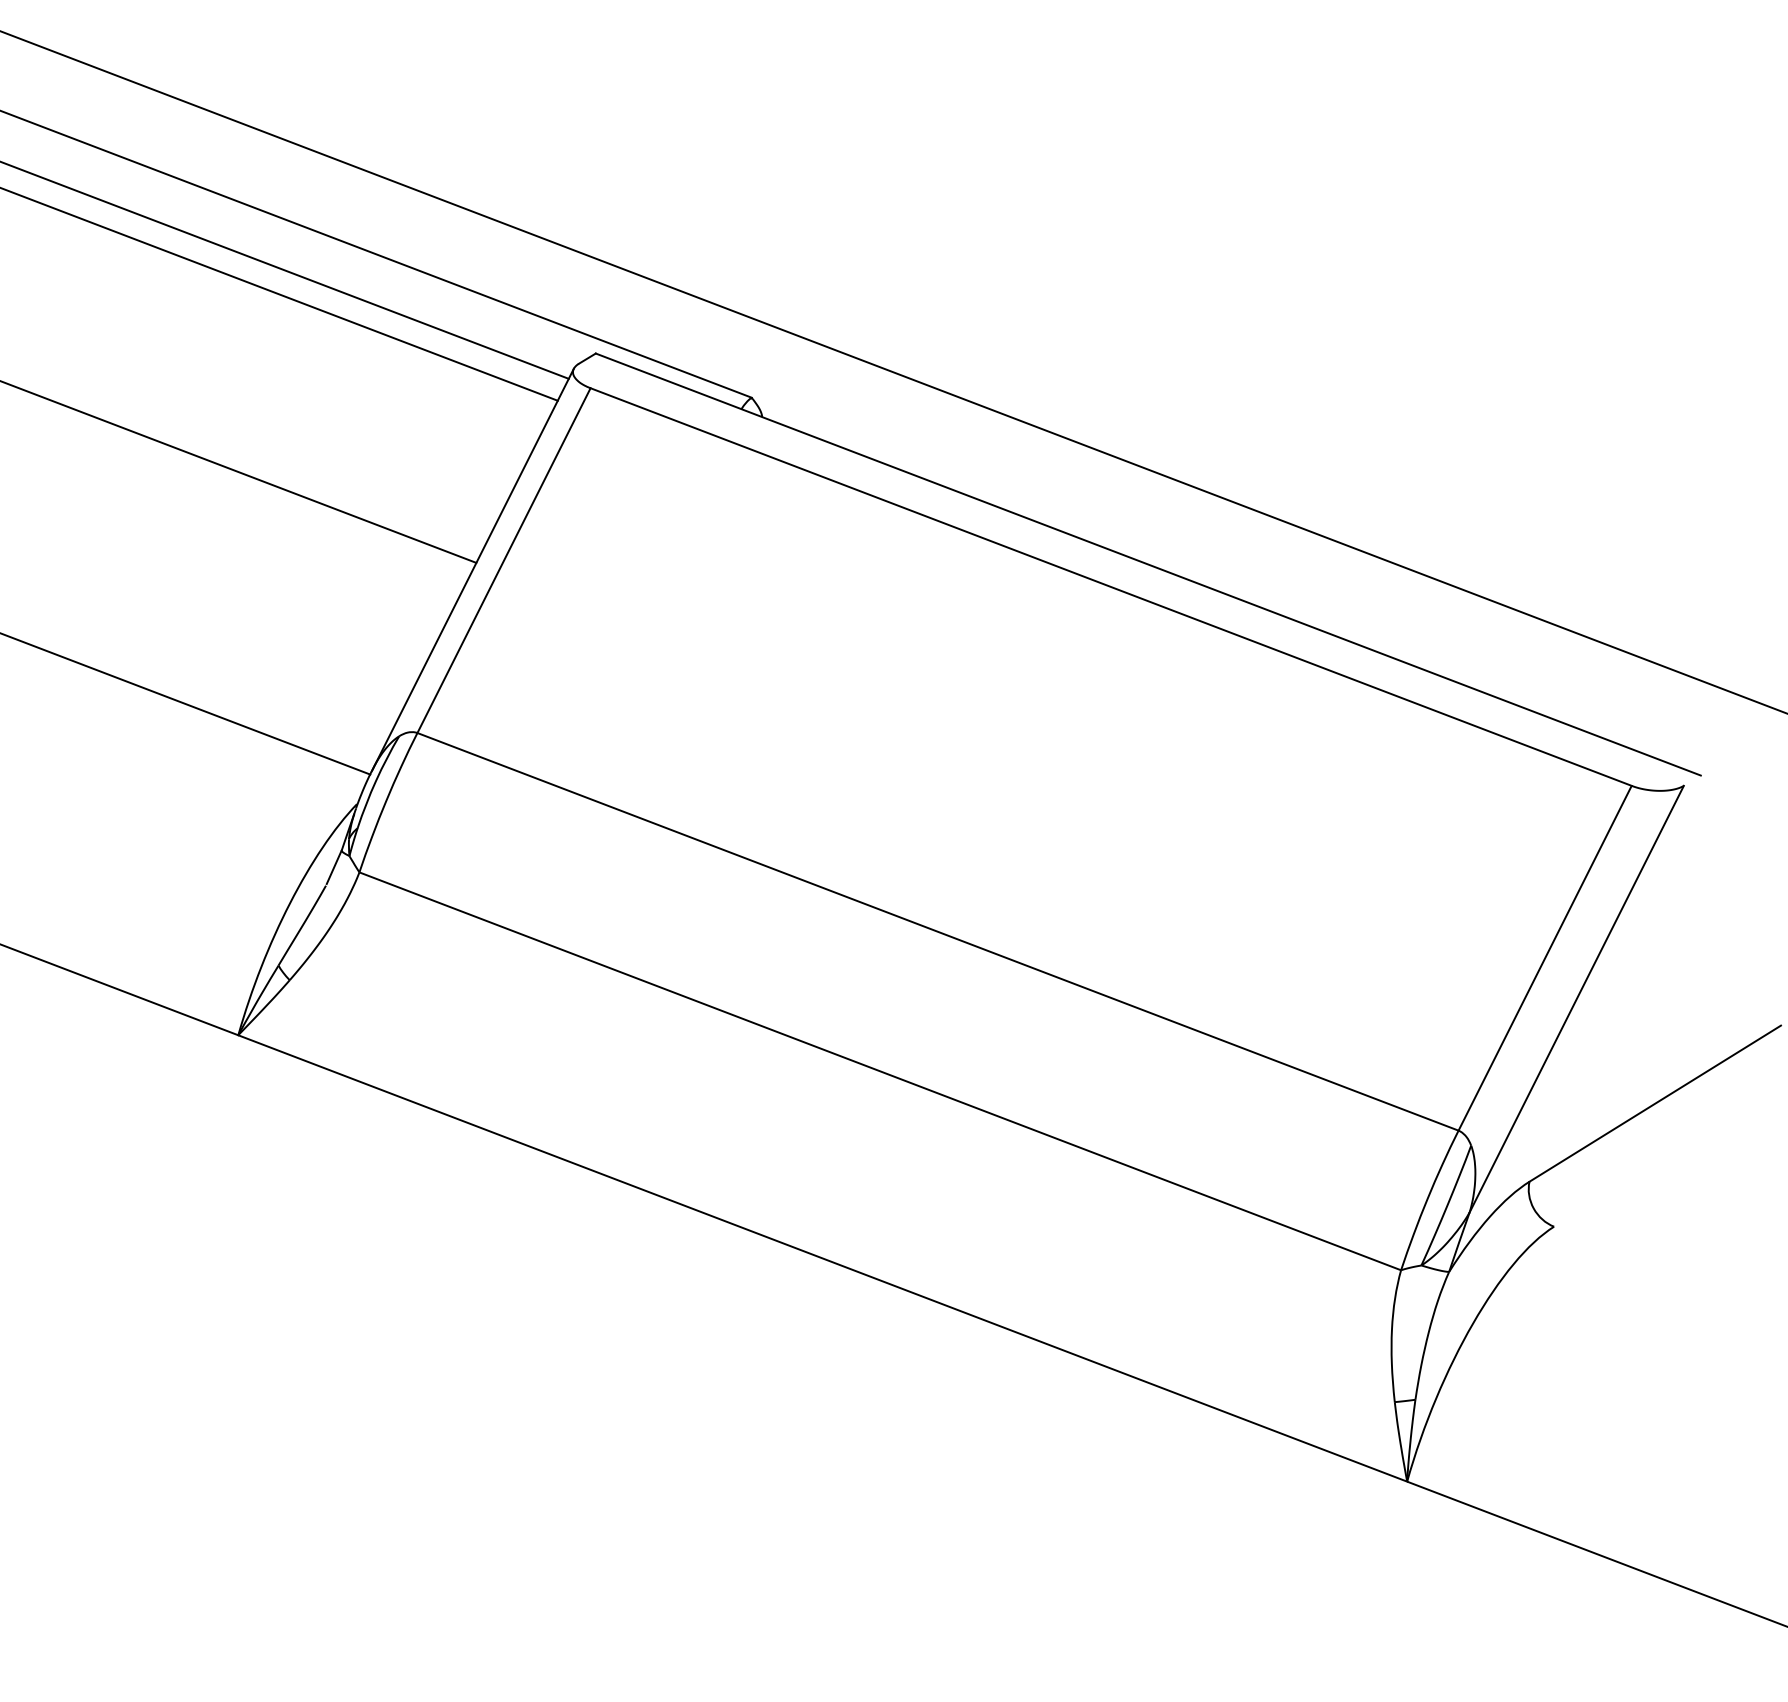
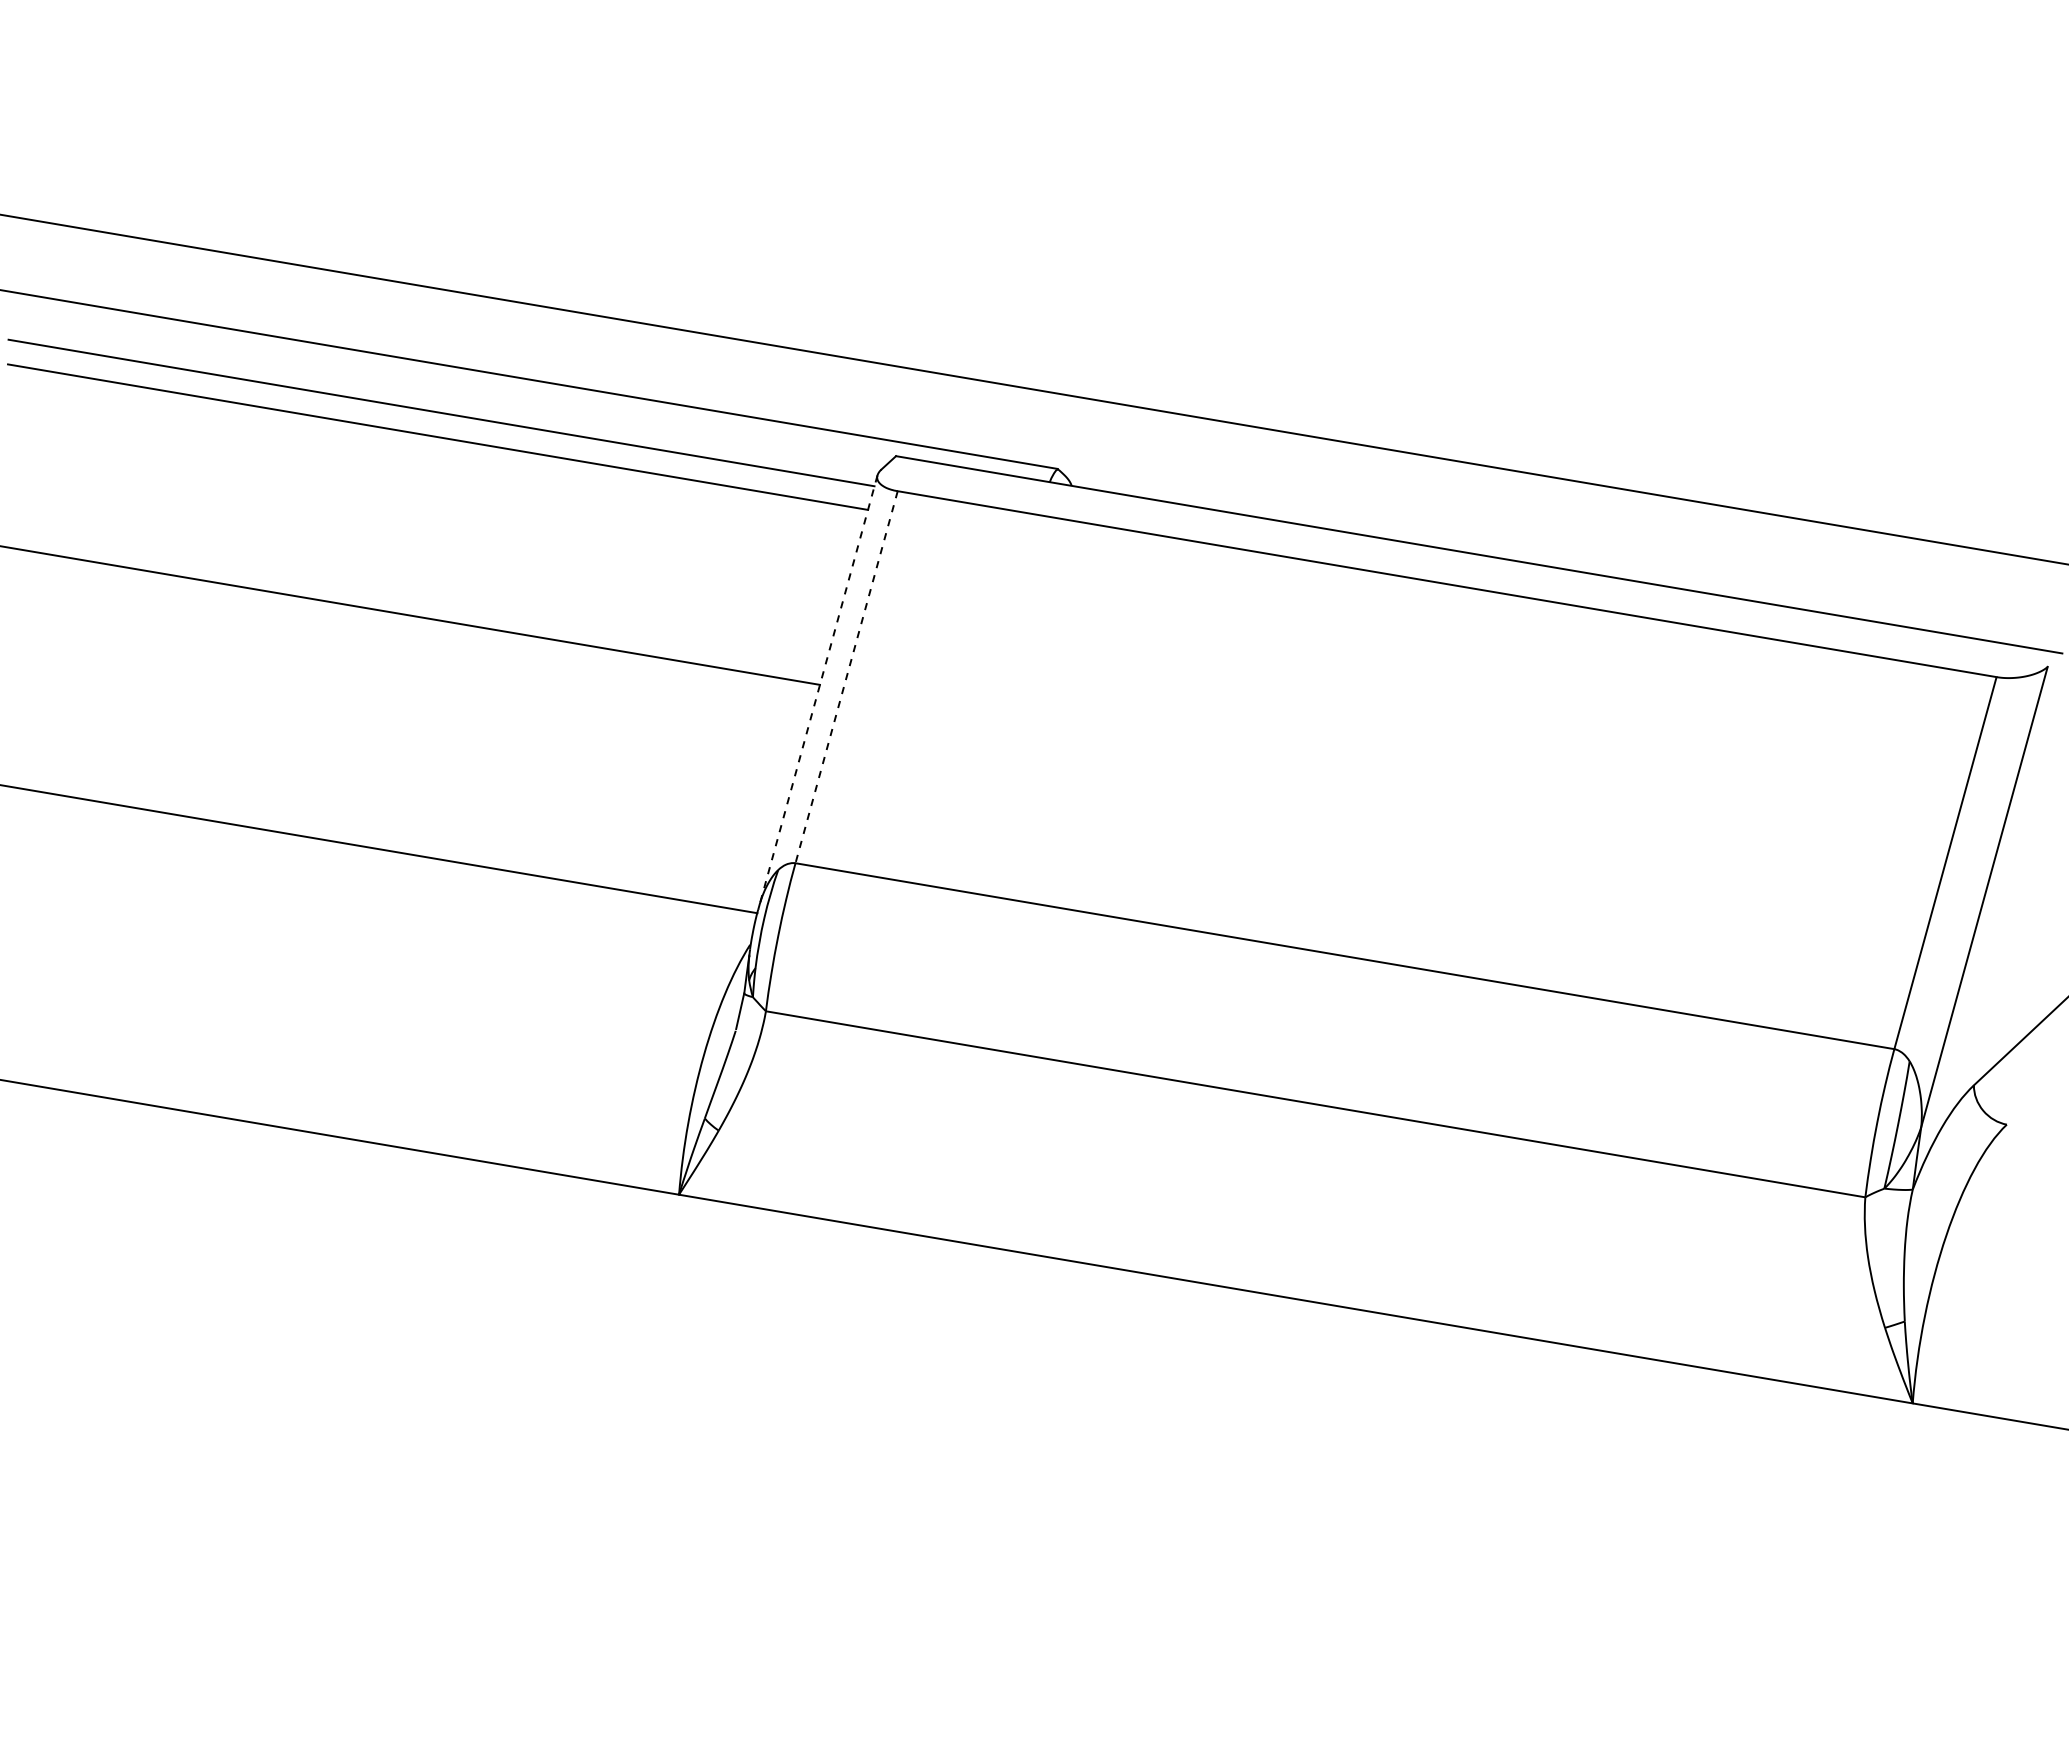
line: (503, 560) -> (846, 677), solid -> dashed
line: (472, 569) -> (817, 692), solid -> dashed

